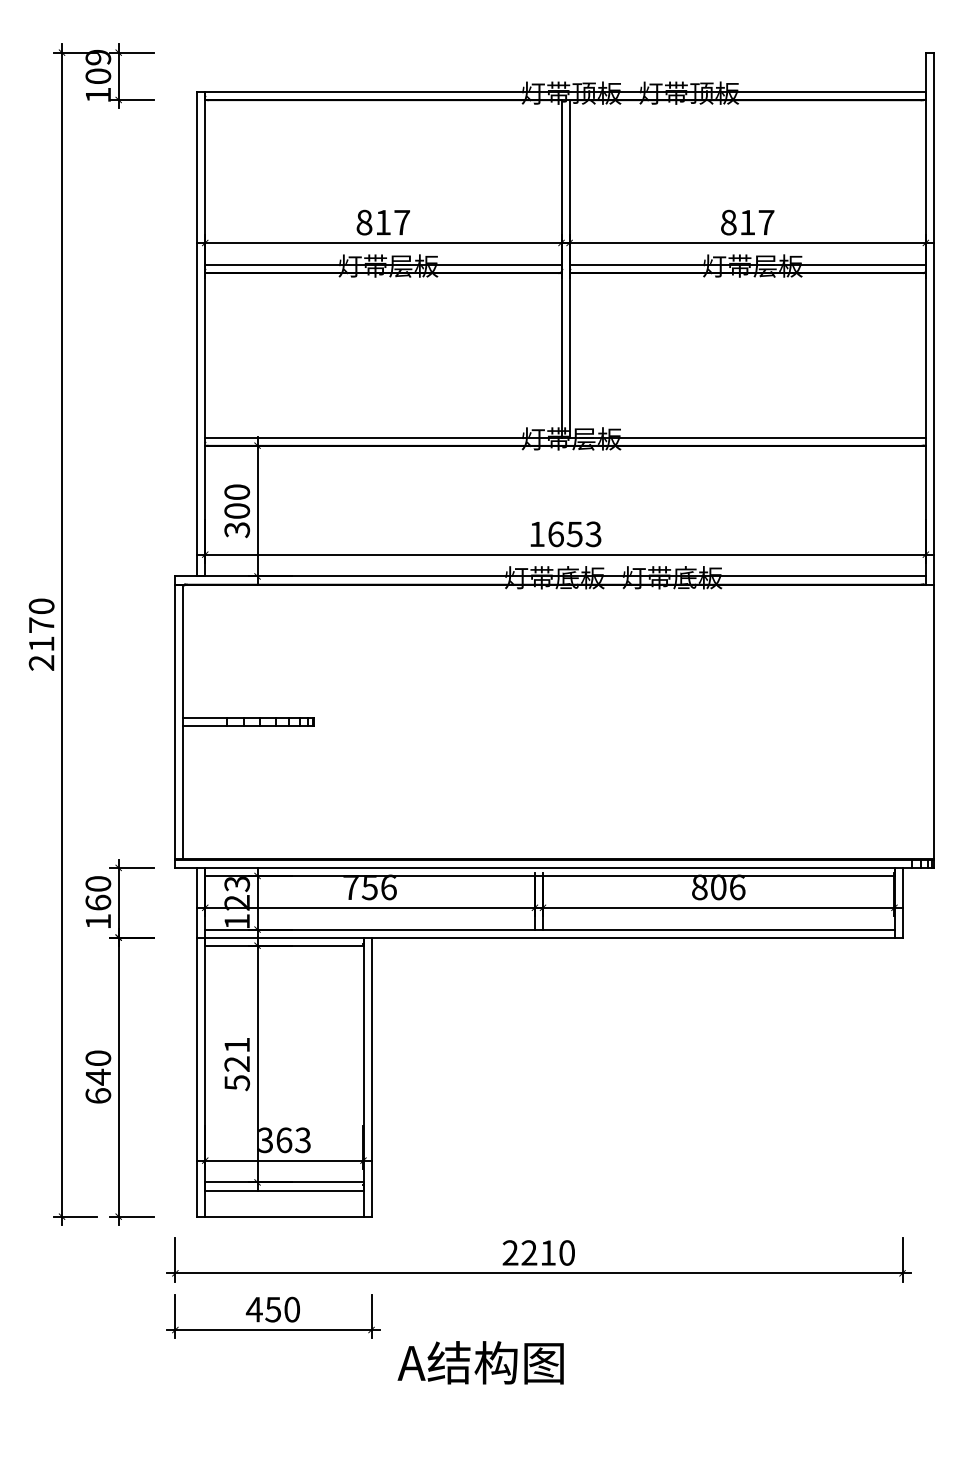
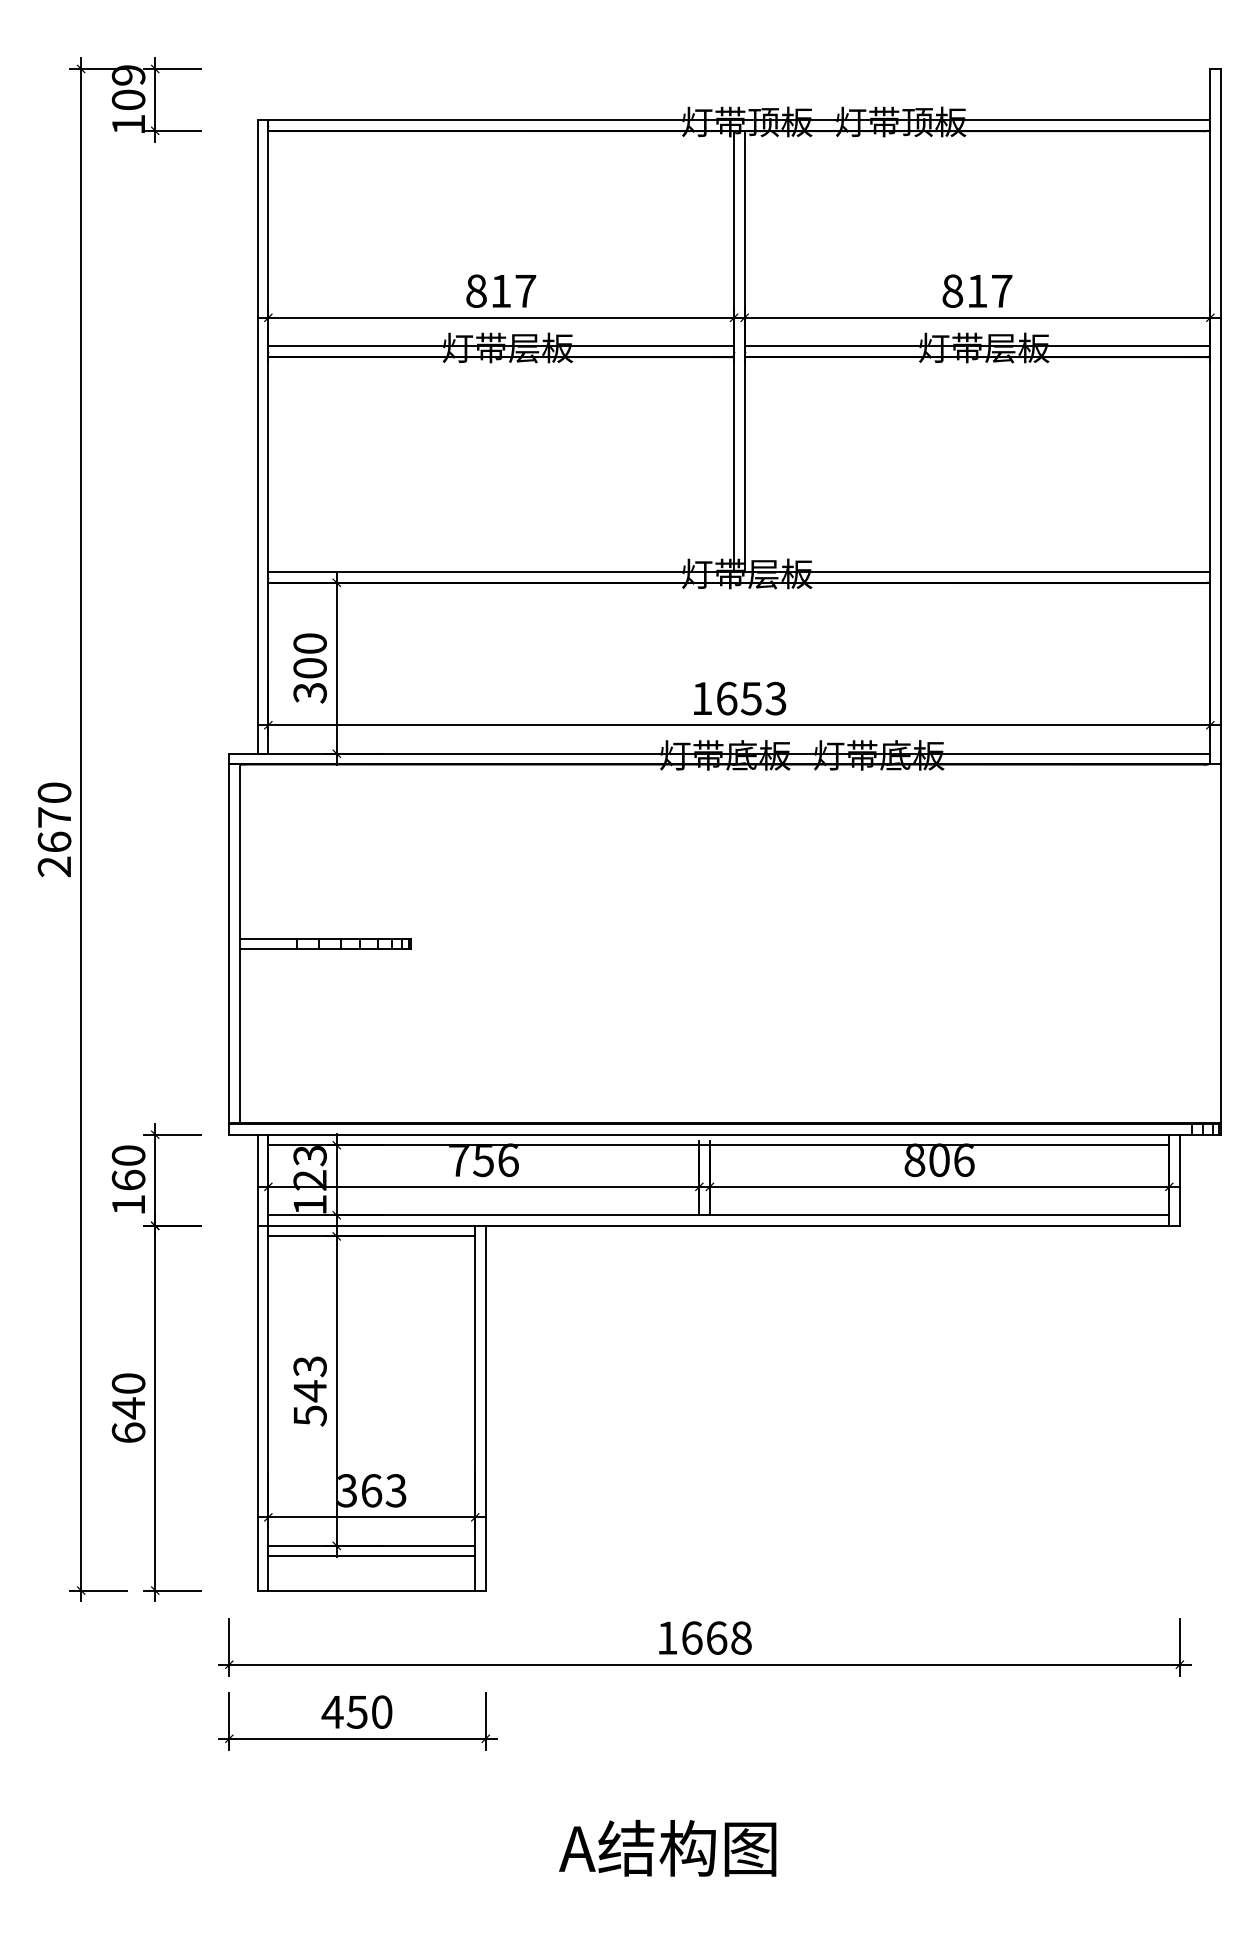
text: (41, 643) -> (54, 841), 2170 -> 2670
text: (237, 1054) -> (310, 1378), 521 -> 543
text: (538, 1252) -> (704, 1637), 2210 -> 1668
text: (480, 1362) -> (667, 1847), moved

